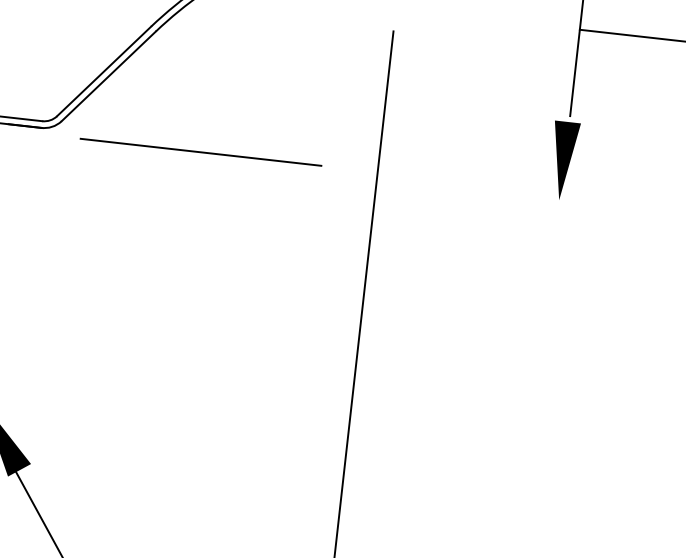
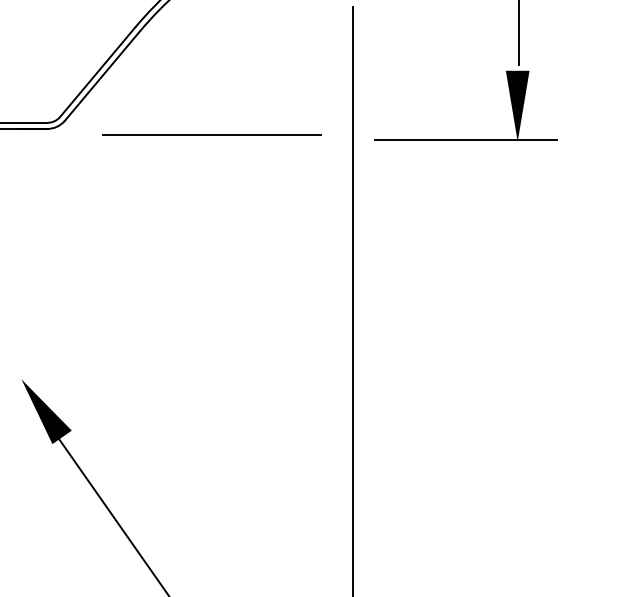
line: (201, 152) -> (211, 134), moved
line: (501, 192) -> (465, 140), added

